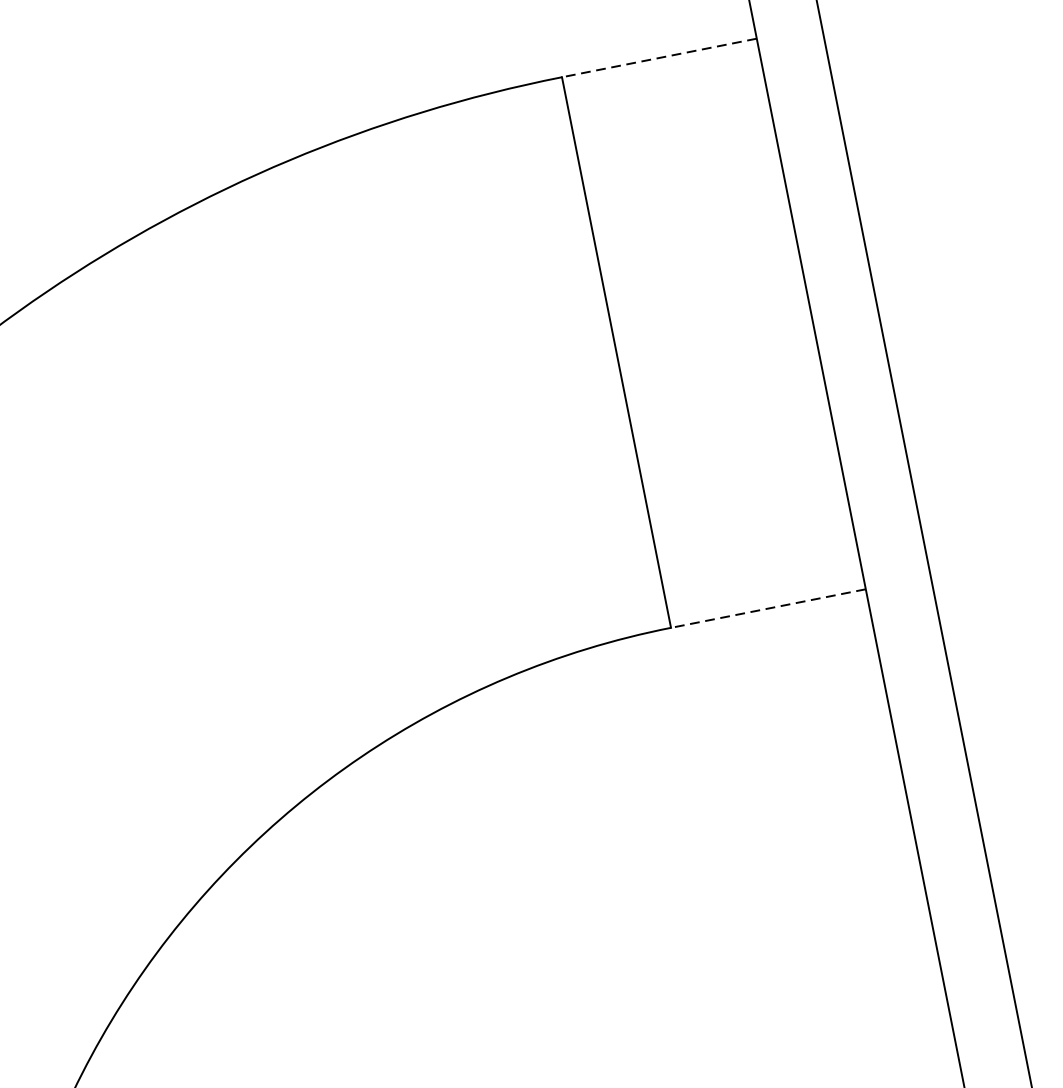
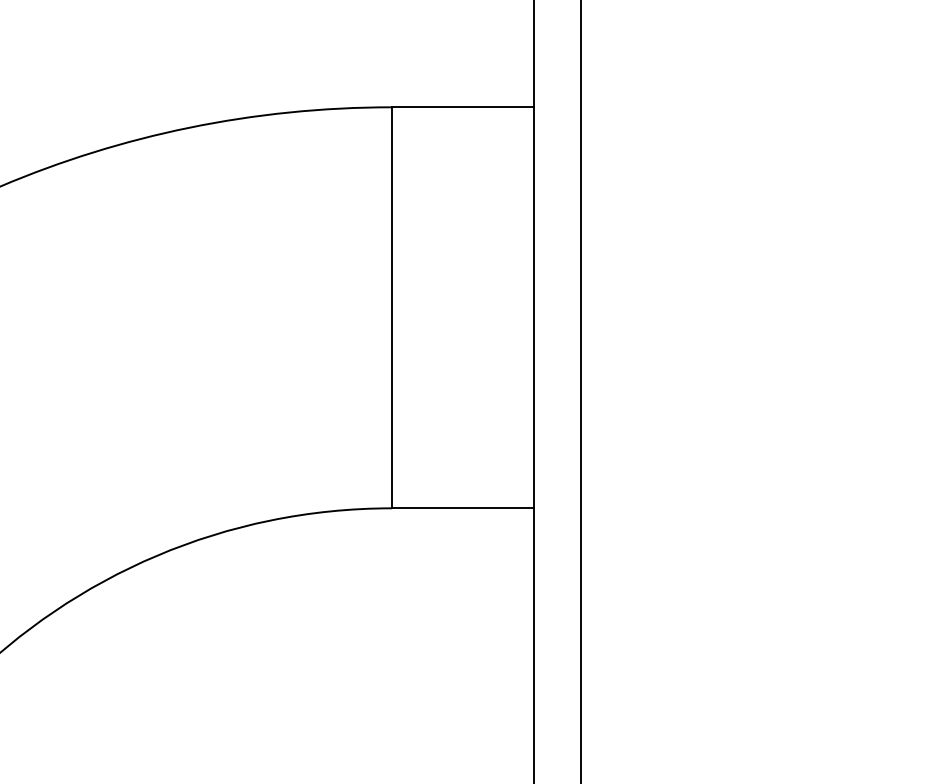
line: (658, 58) -> (462, 107), dashed -> solid
line: (767, 608) -> (462, 508), dashed -> solid

